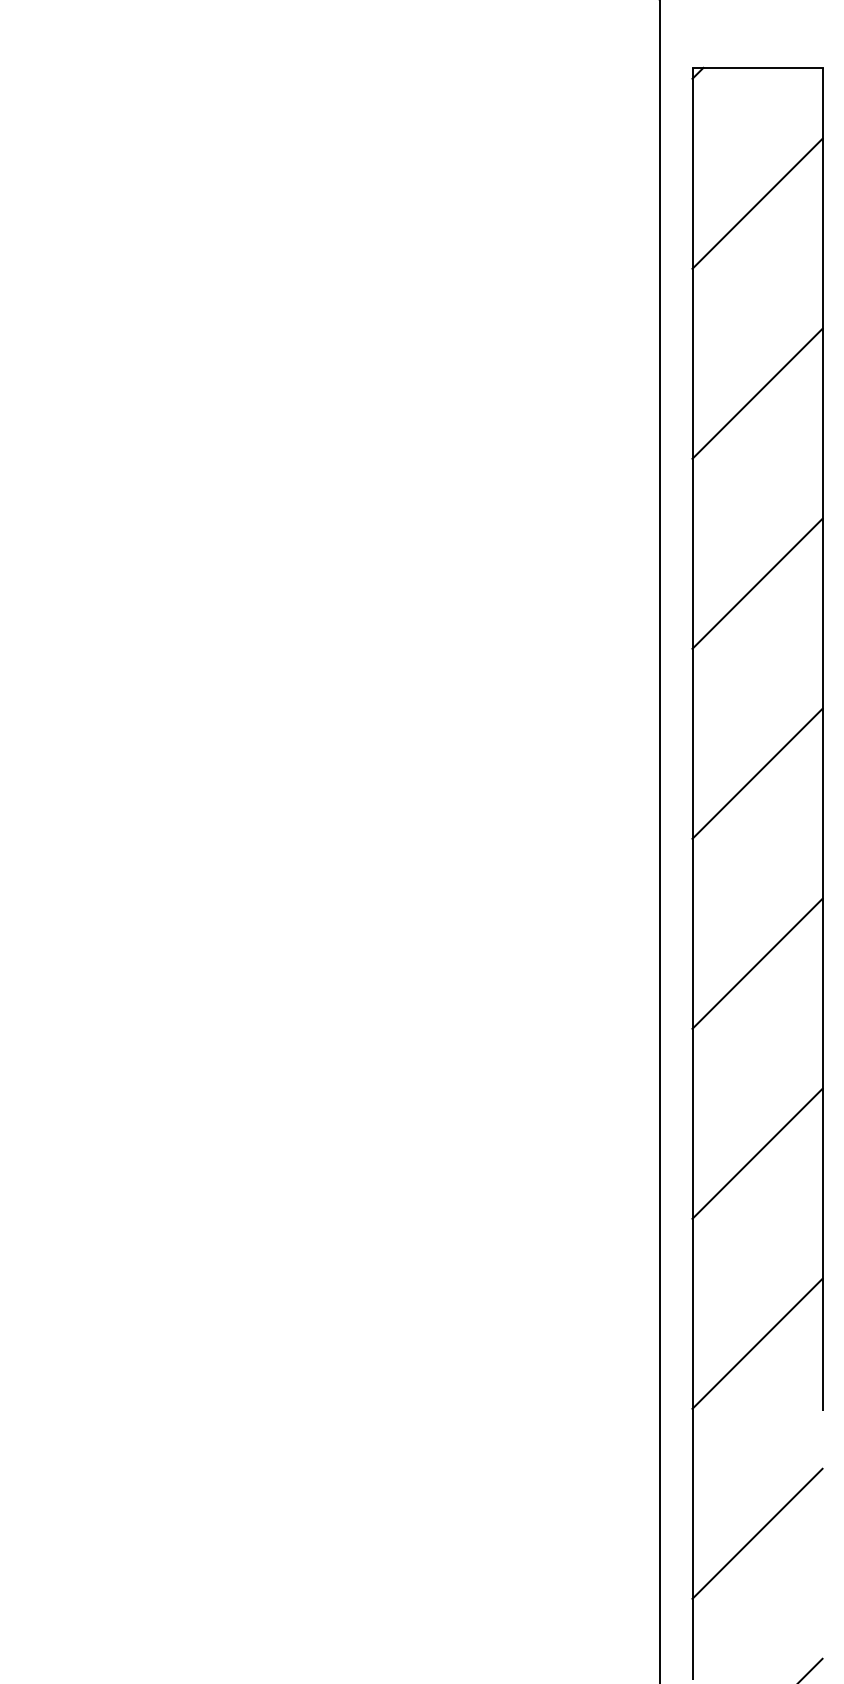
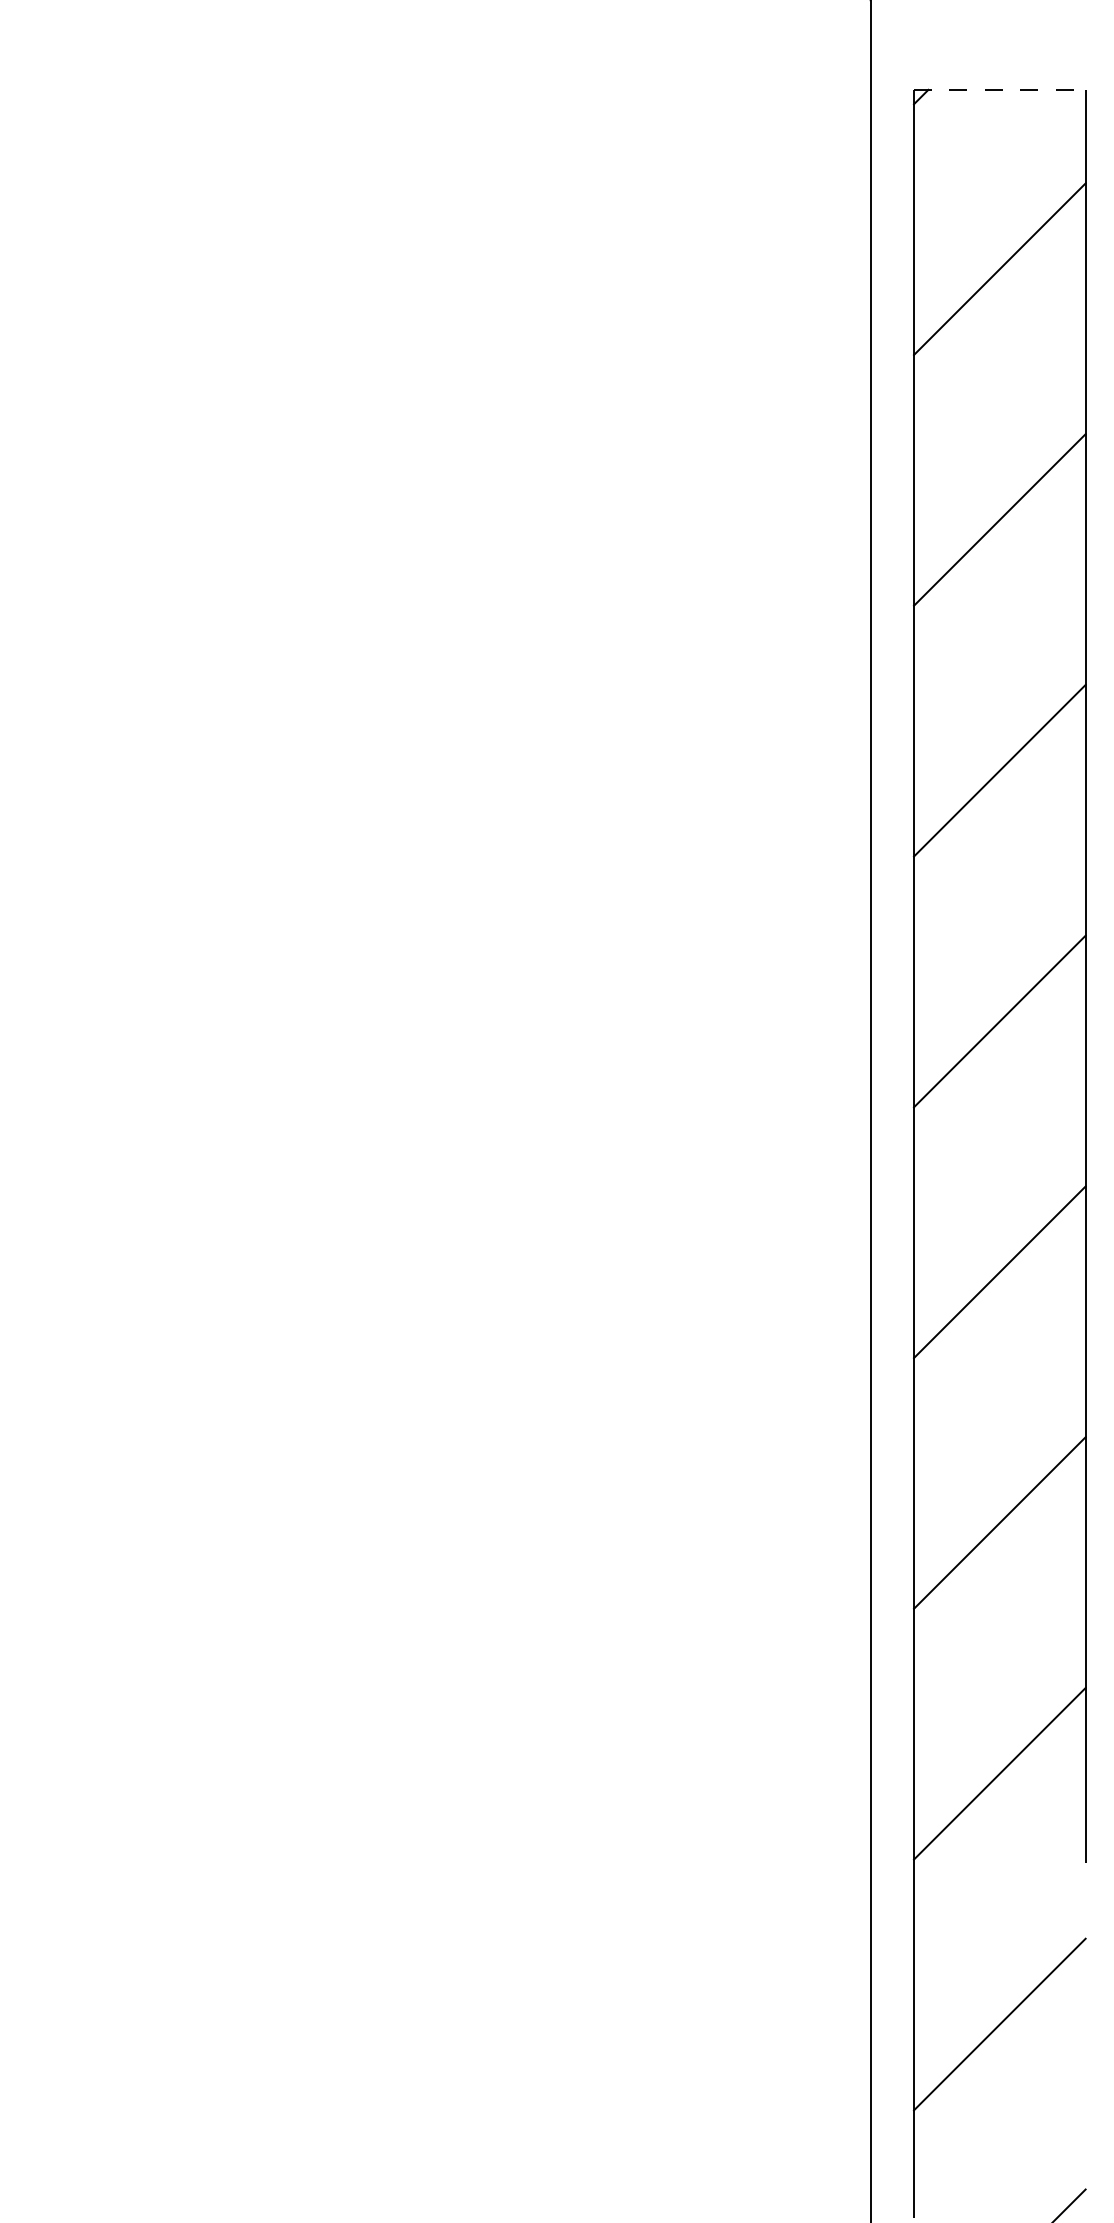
line: (757, 67) -> (999, 89), solid -> dashed

